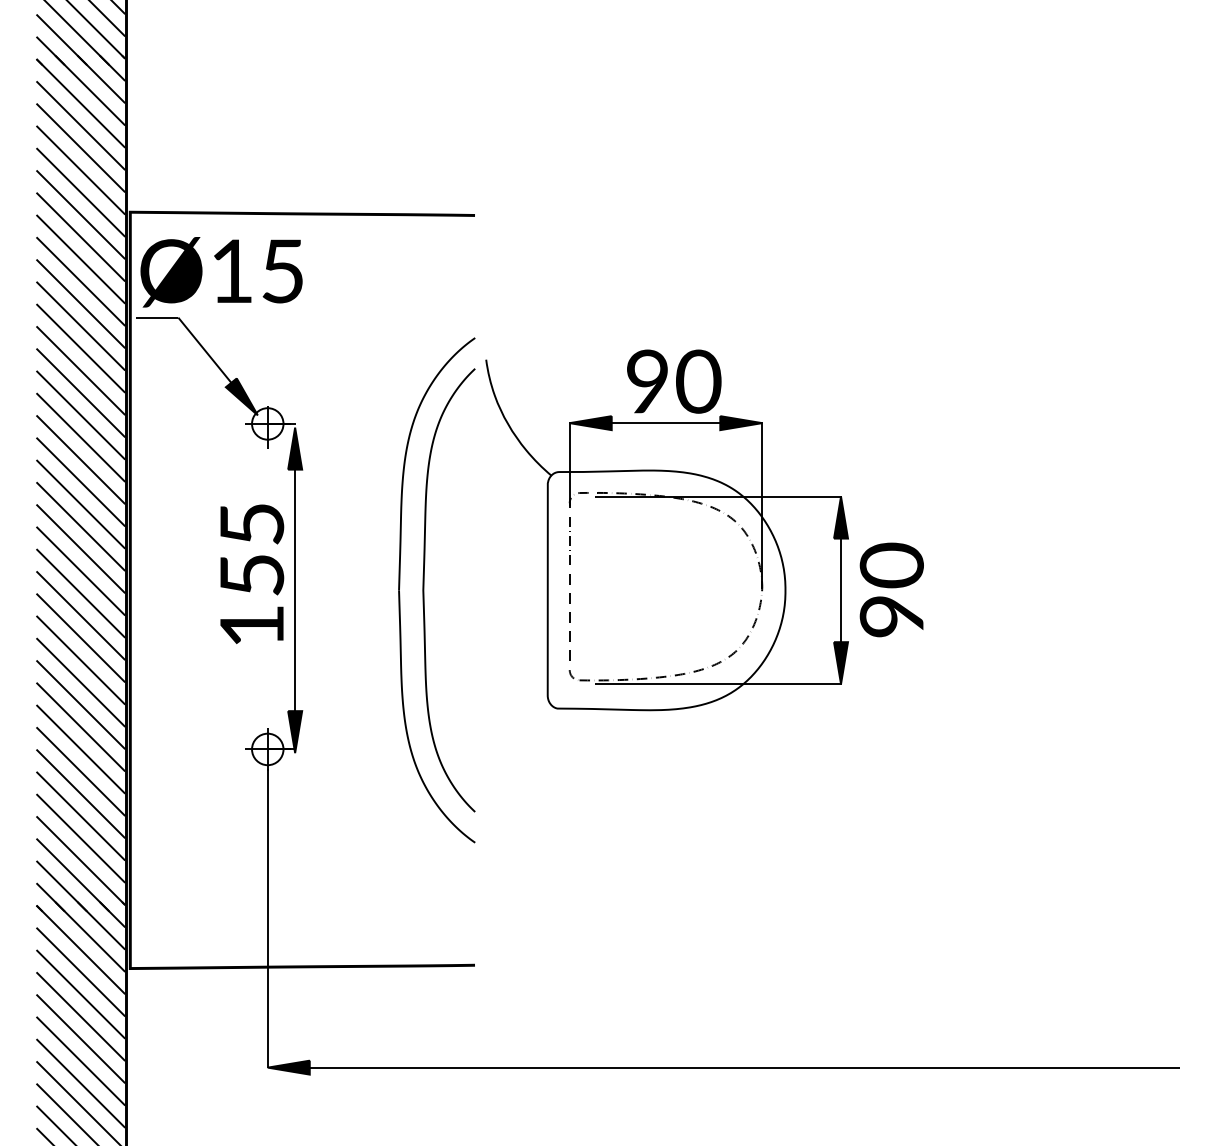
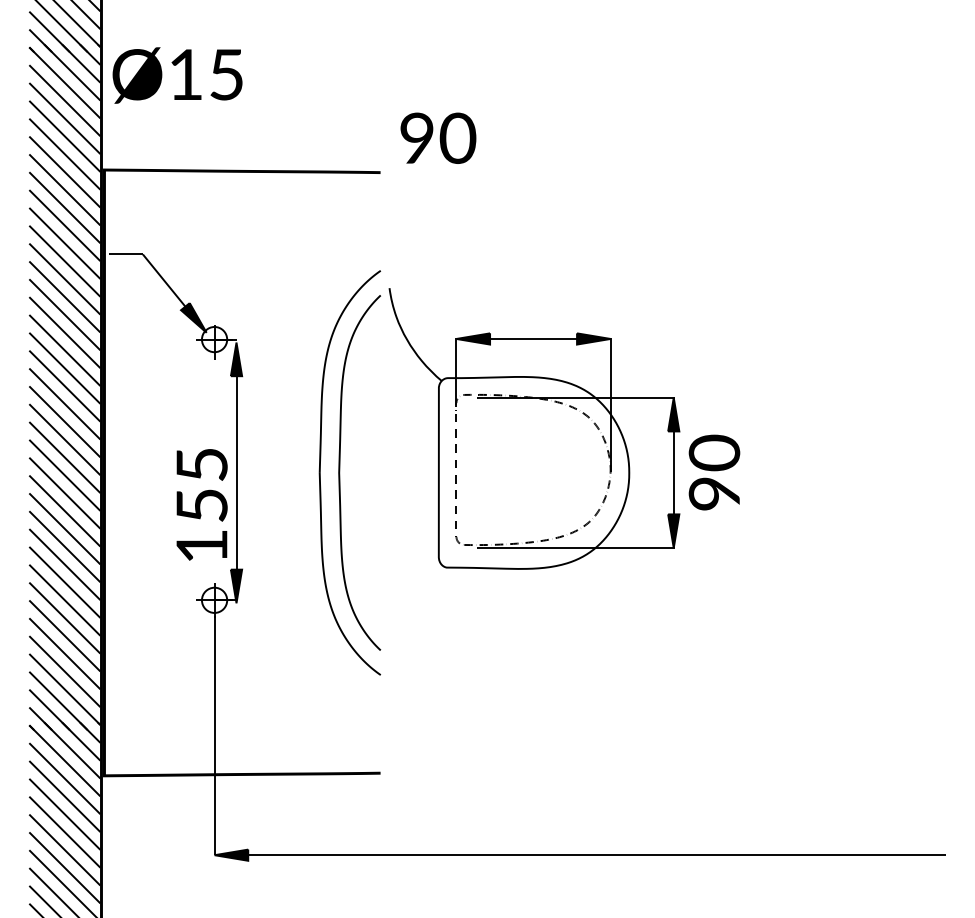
text: (221, 272) -> (177, 75), moved
text: (674, 381) -> (438, 138), moved
text: (252, 573) -> (202, 504), moved

